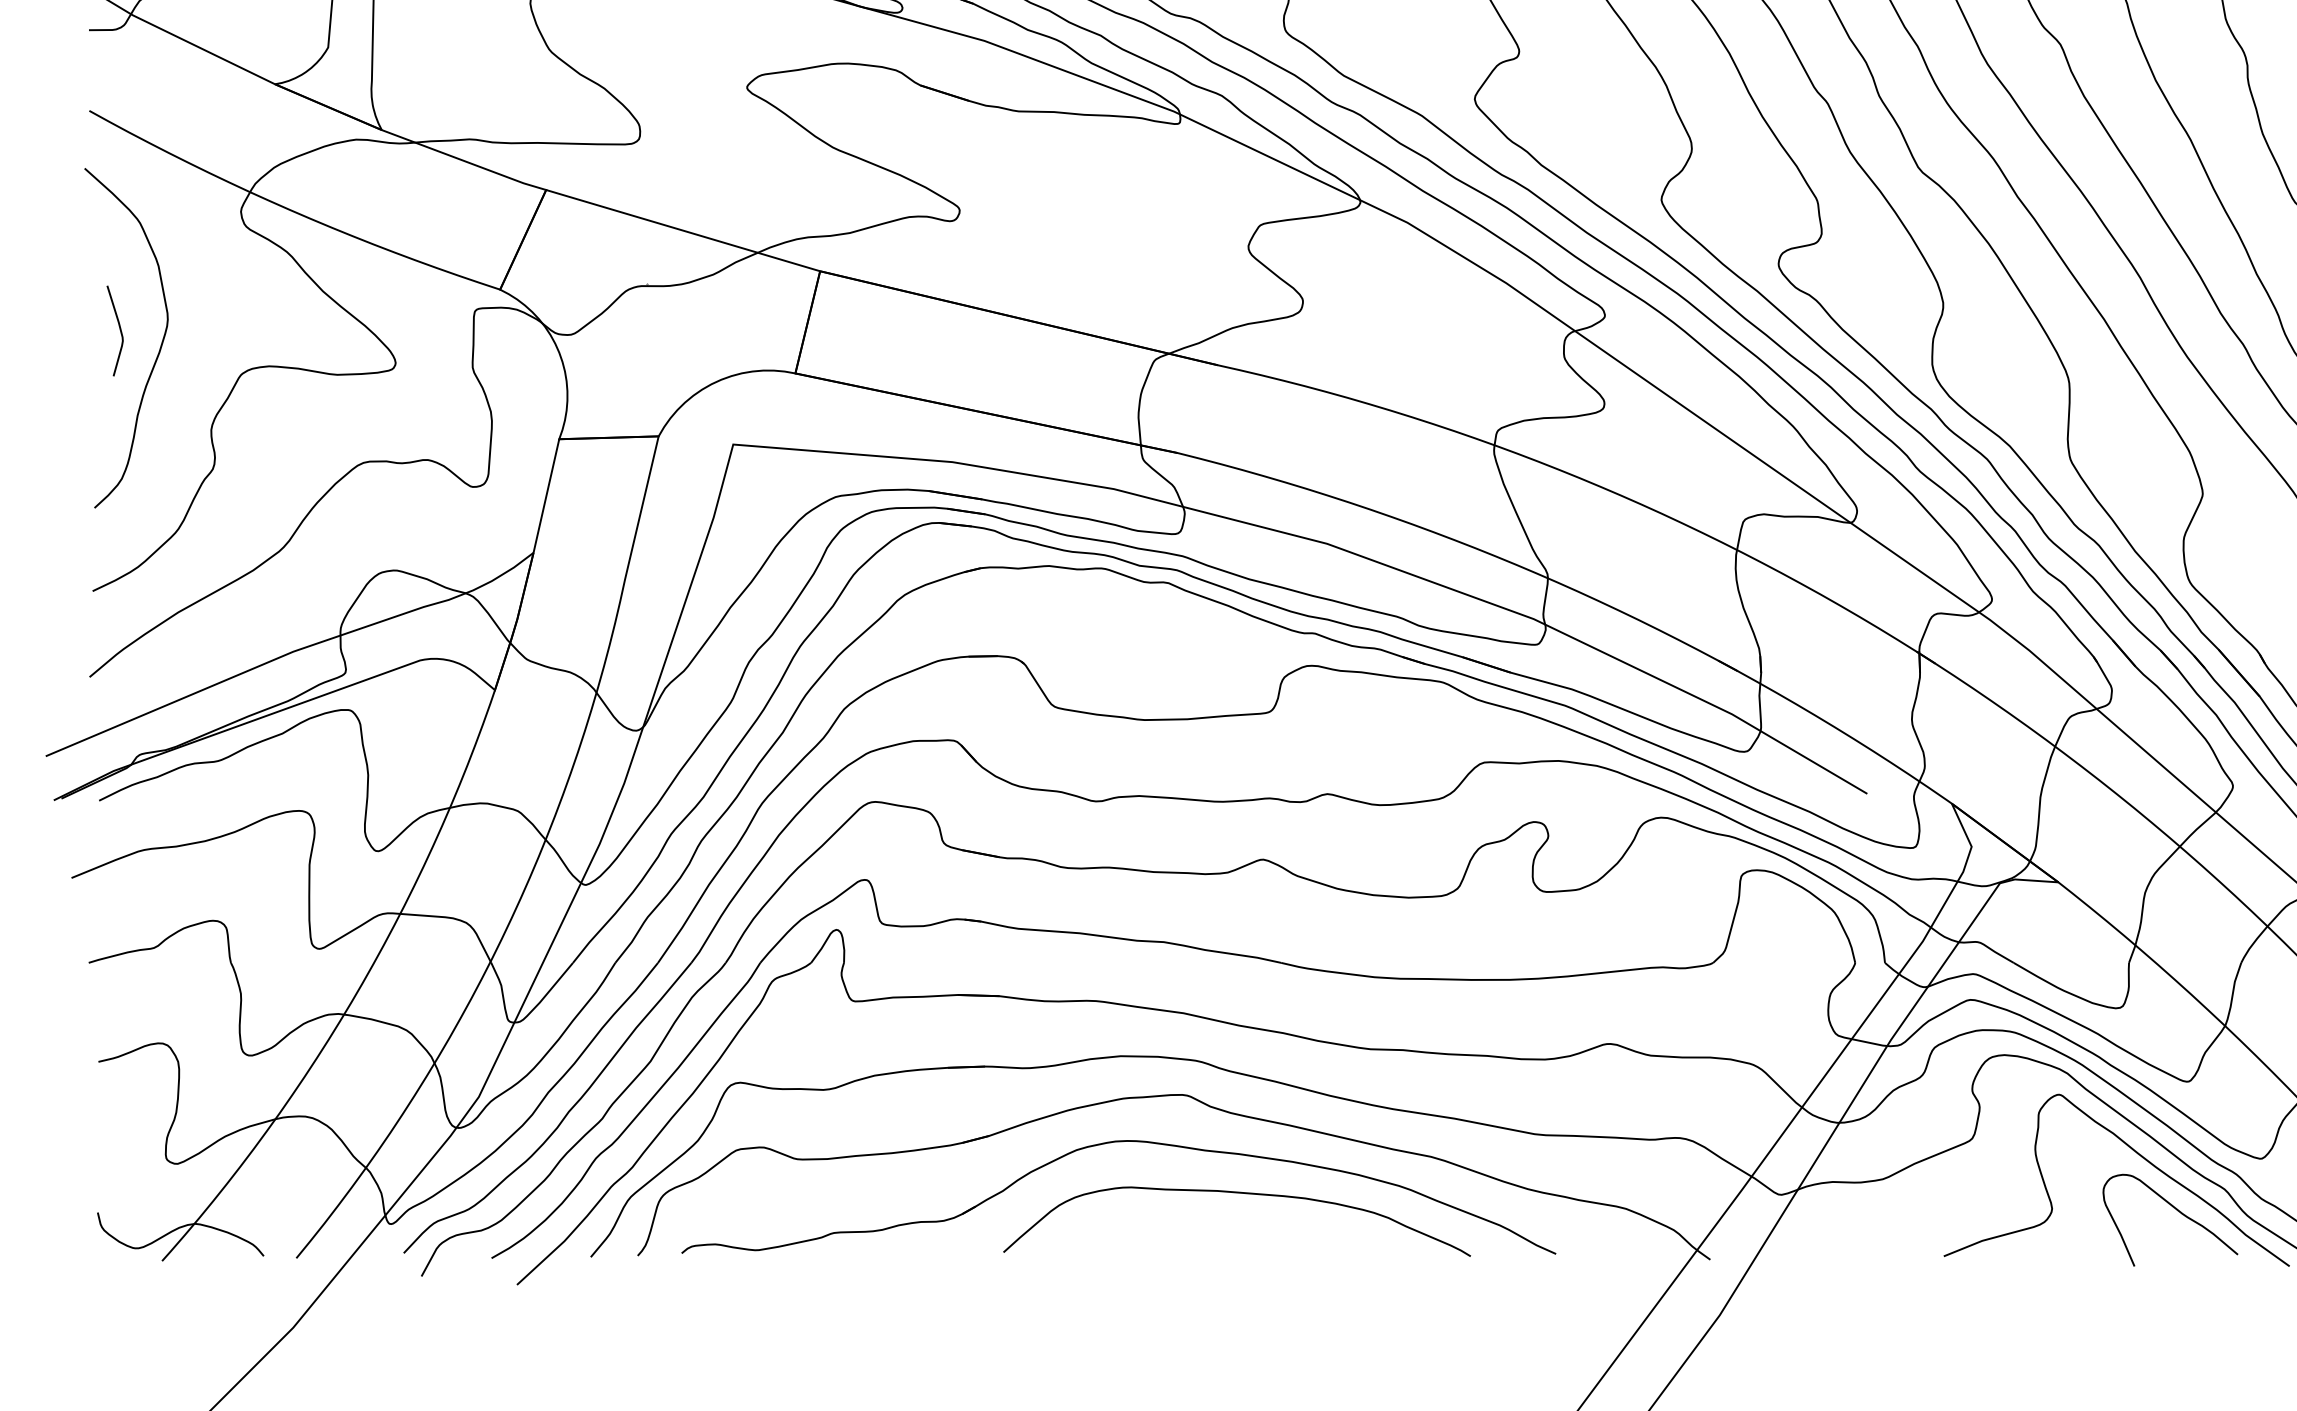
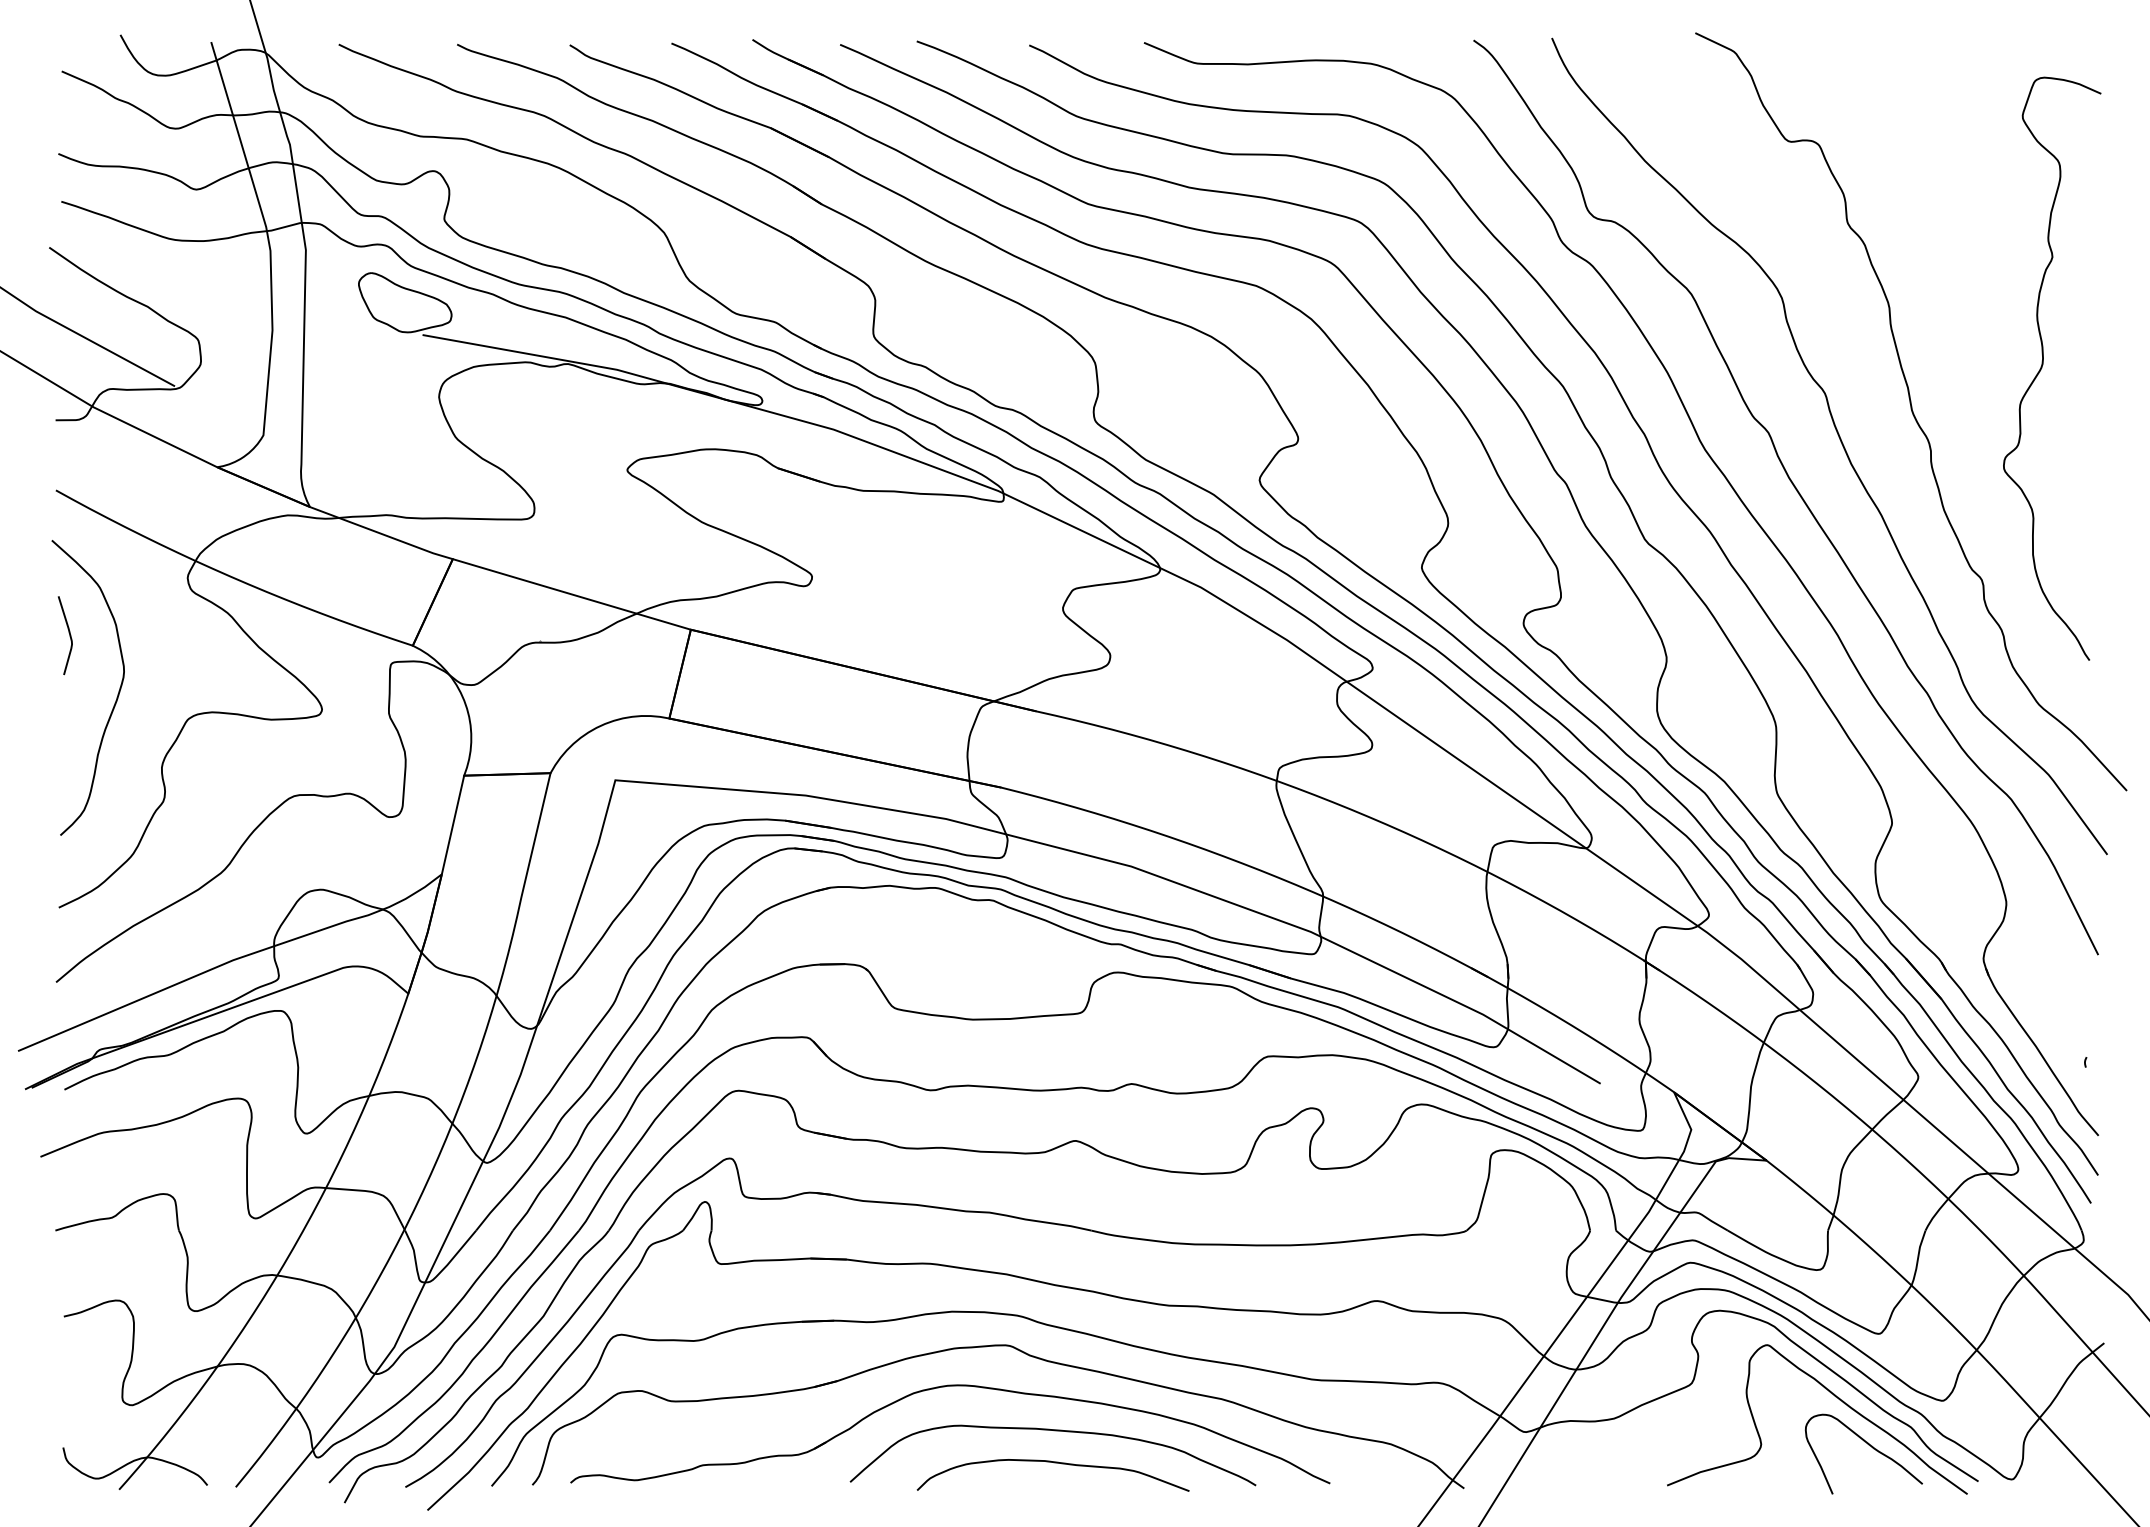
curve: (118, 327) -> (68, 632), moved
curve: (1238, 1230) -> (1054, 1463), added

